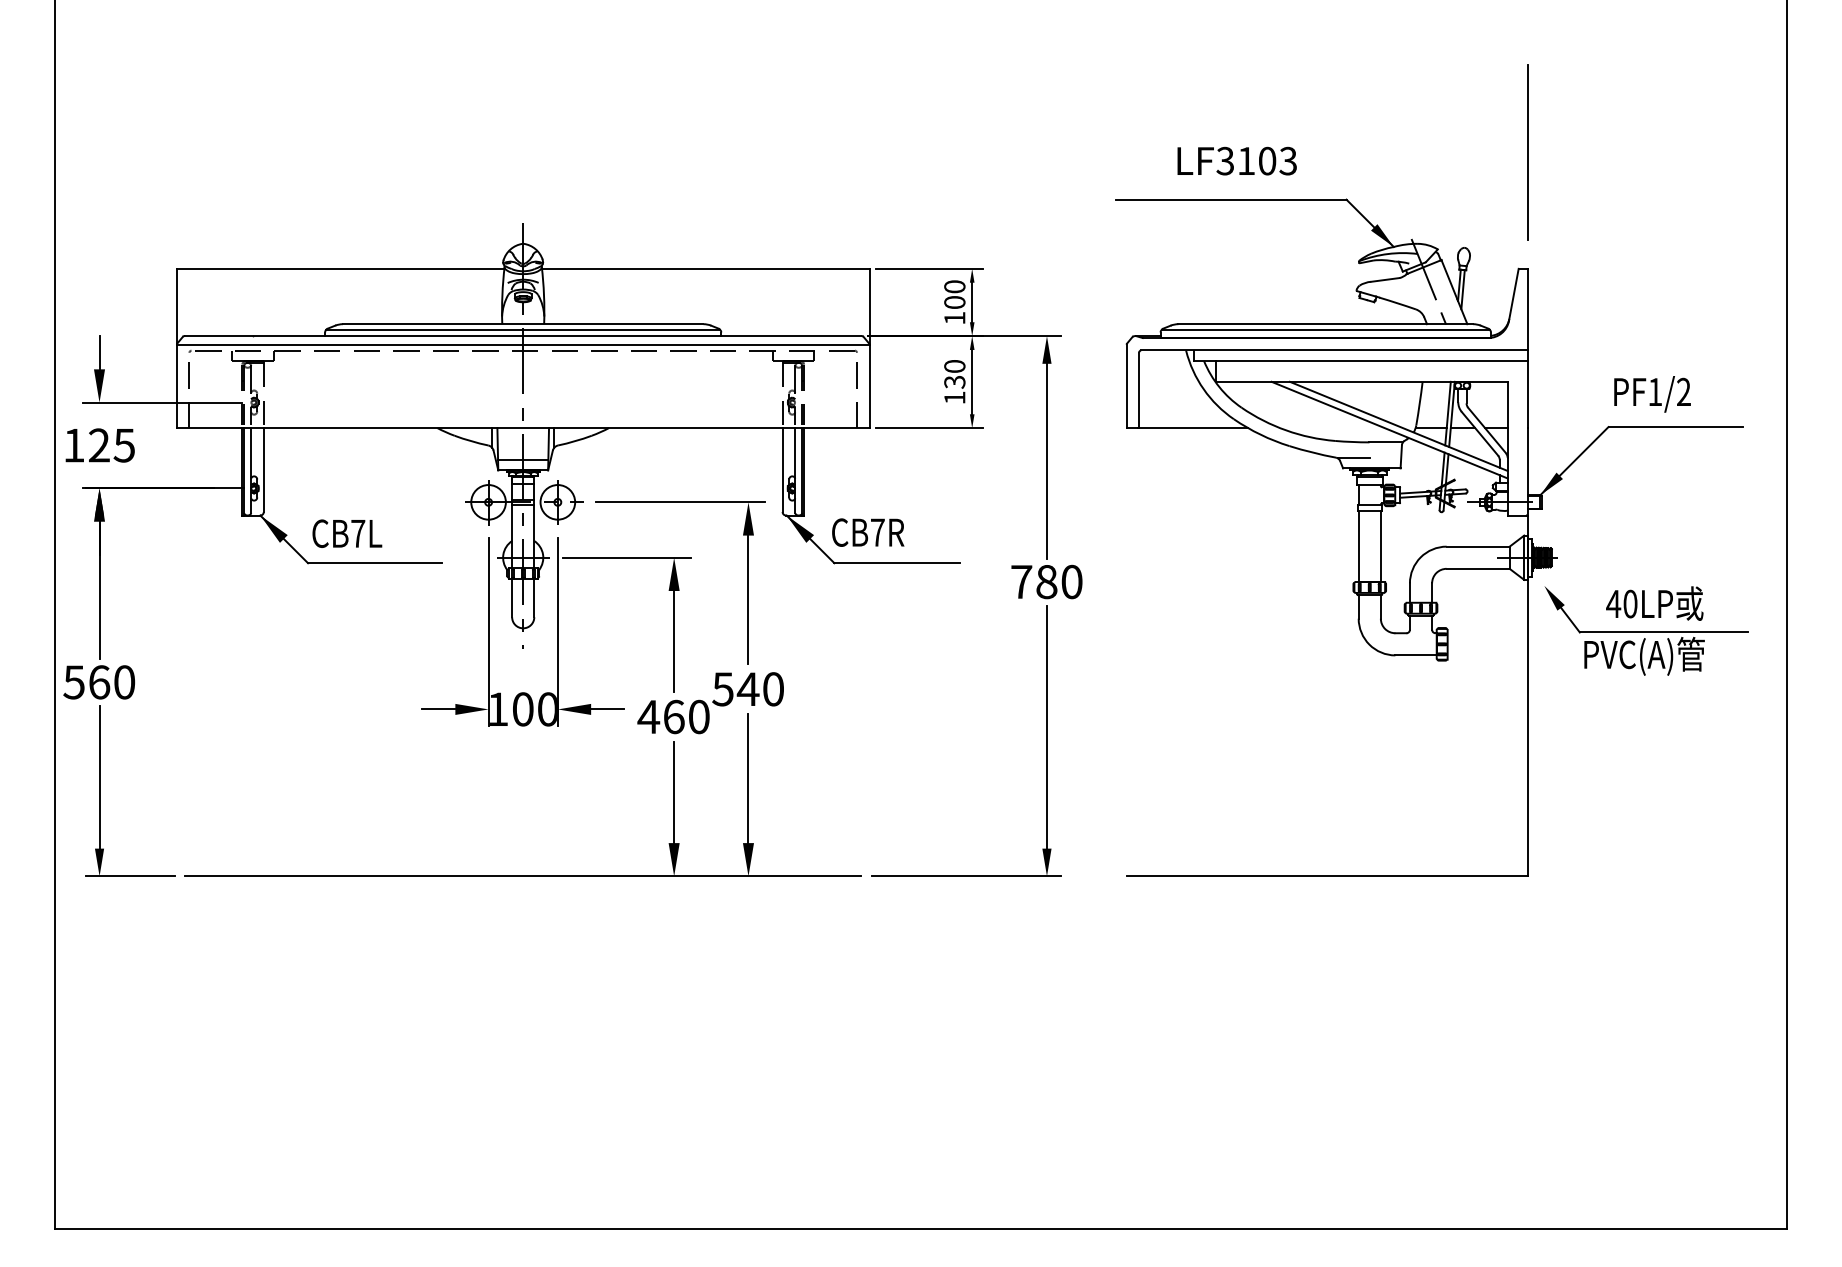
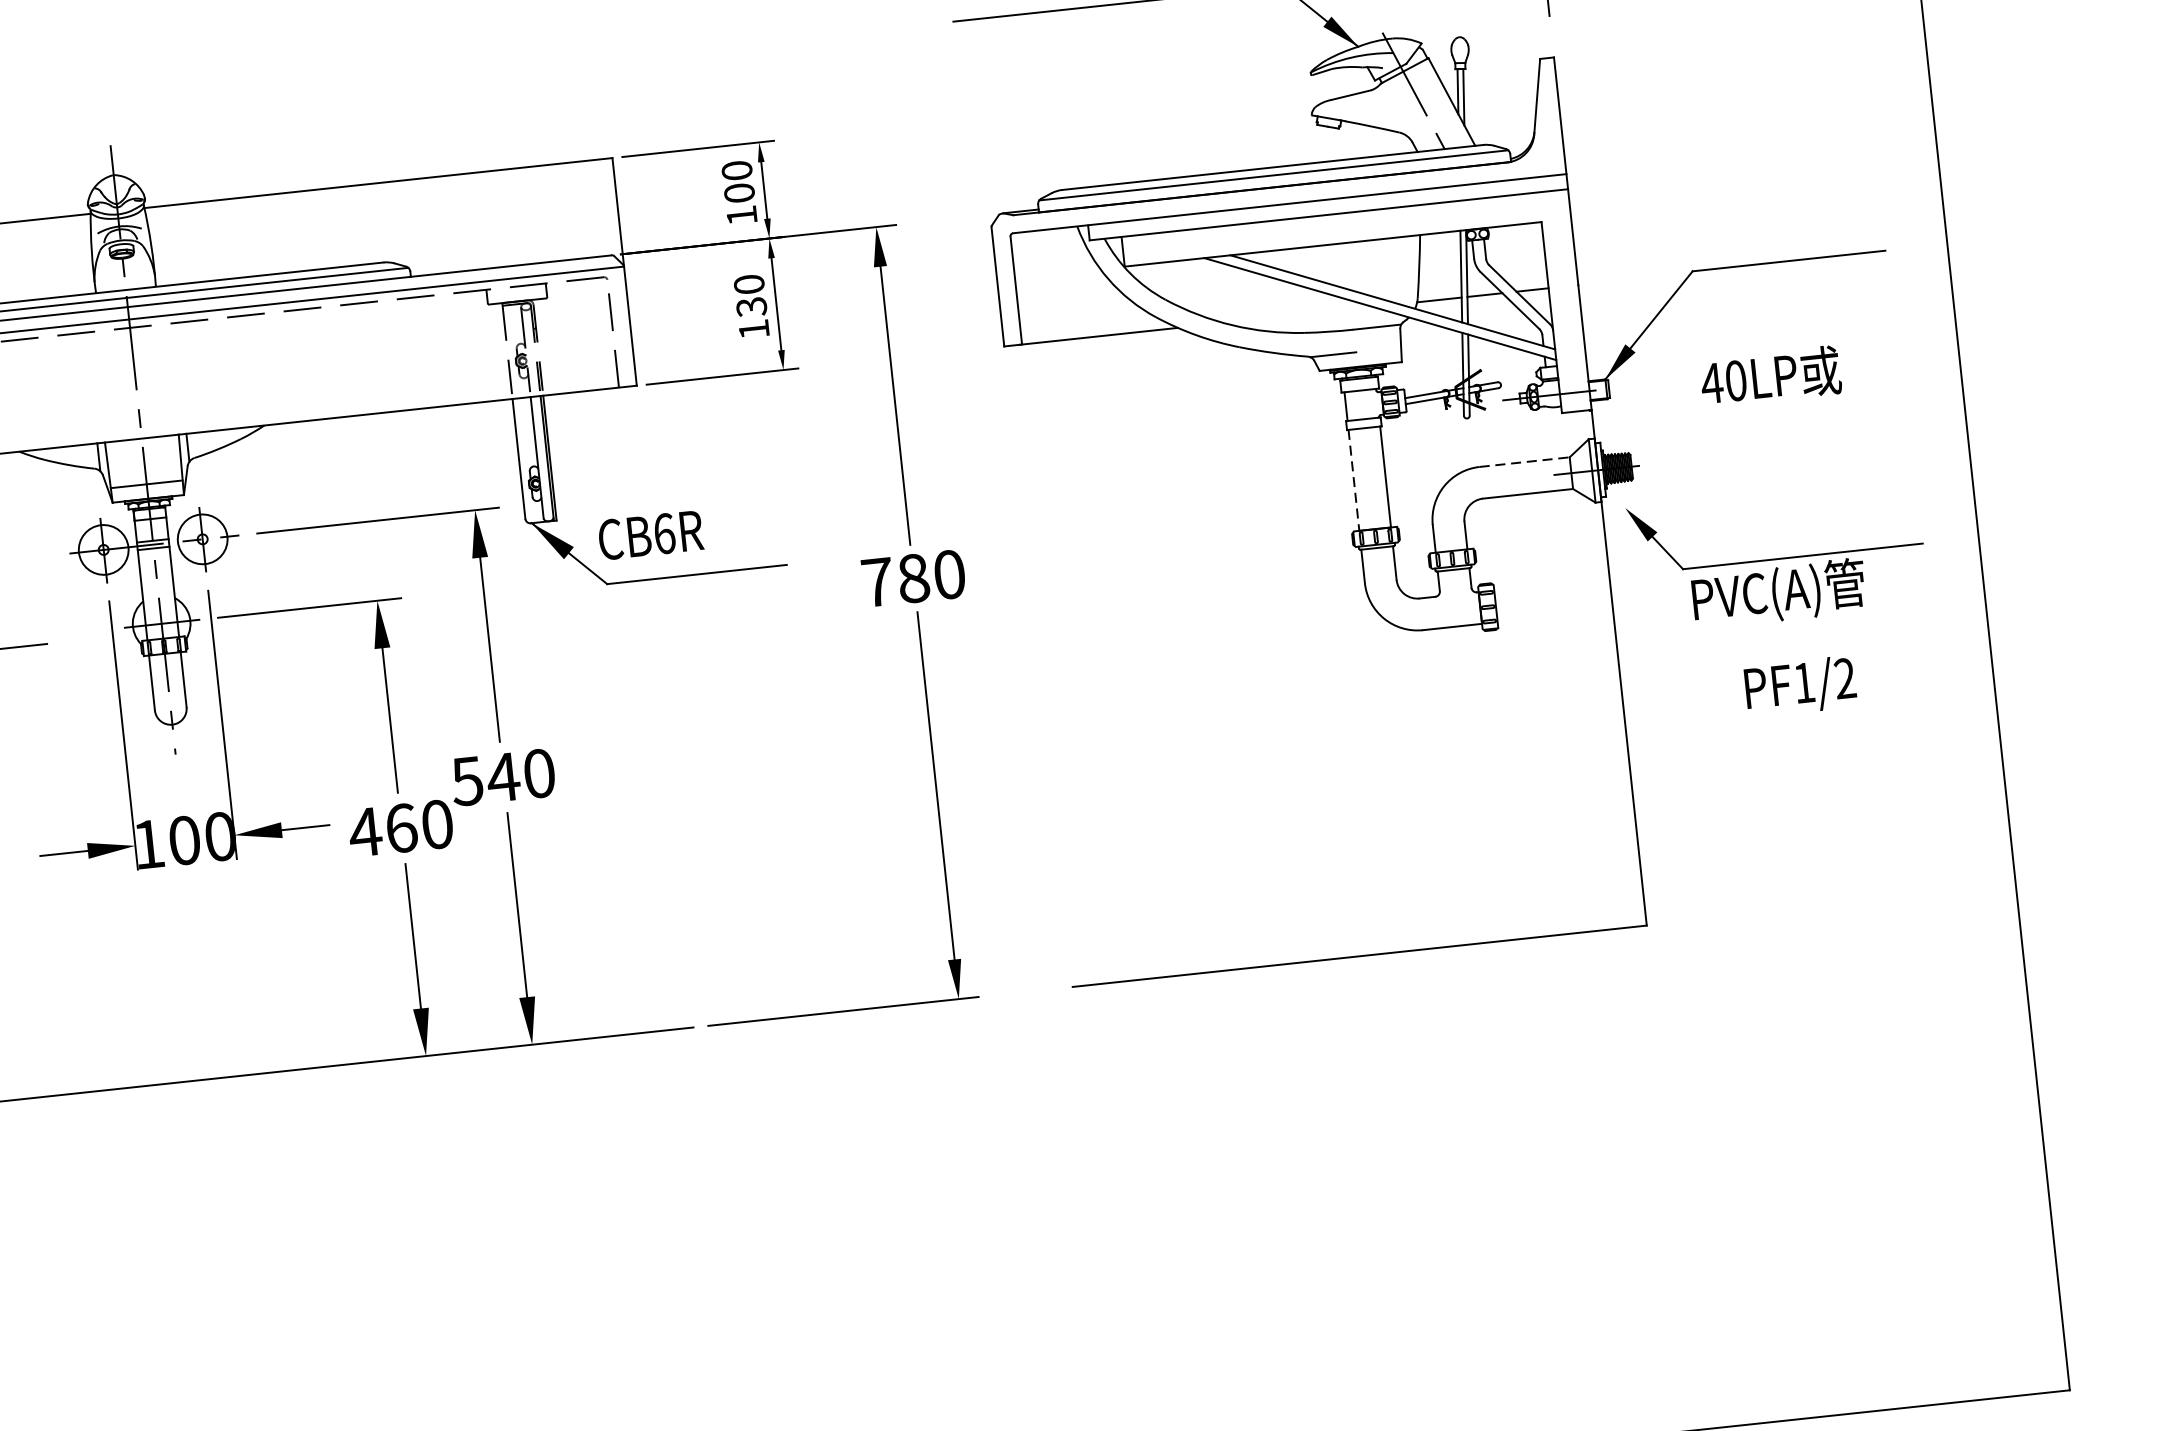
text: (1652, 394) -> (1800, 686), moved
text: (877, 532) -> (664, 533), CB7R -> CB6R
line: (1478, 546) -> (1525, 461), solid -> dashed
line: (1358, 547) -> (1353, 481), solid -> dashed
text: (1654, 603) -> (1770, 376), moved

